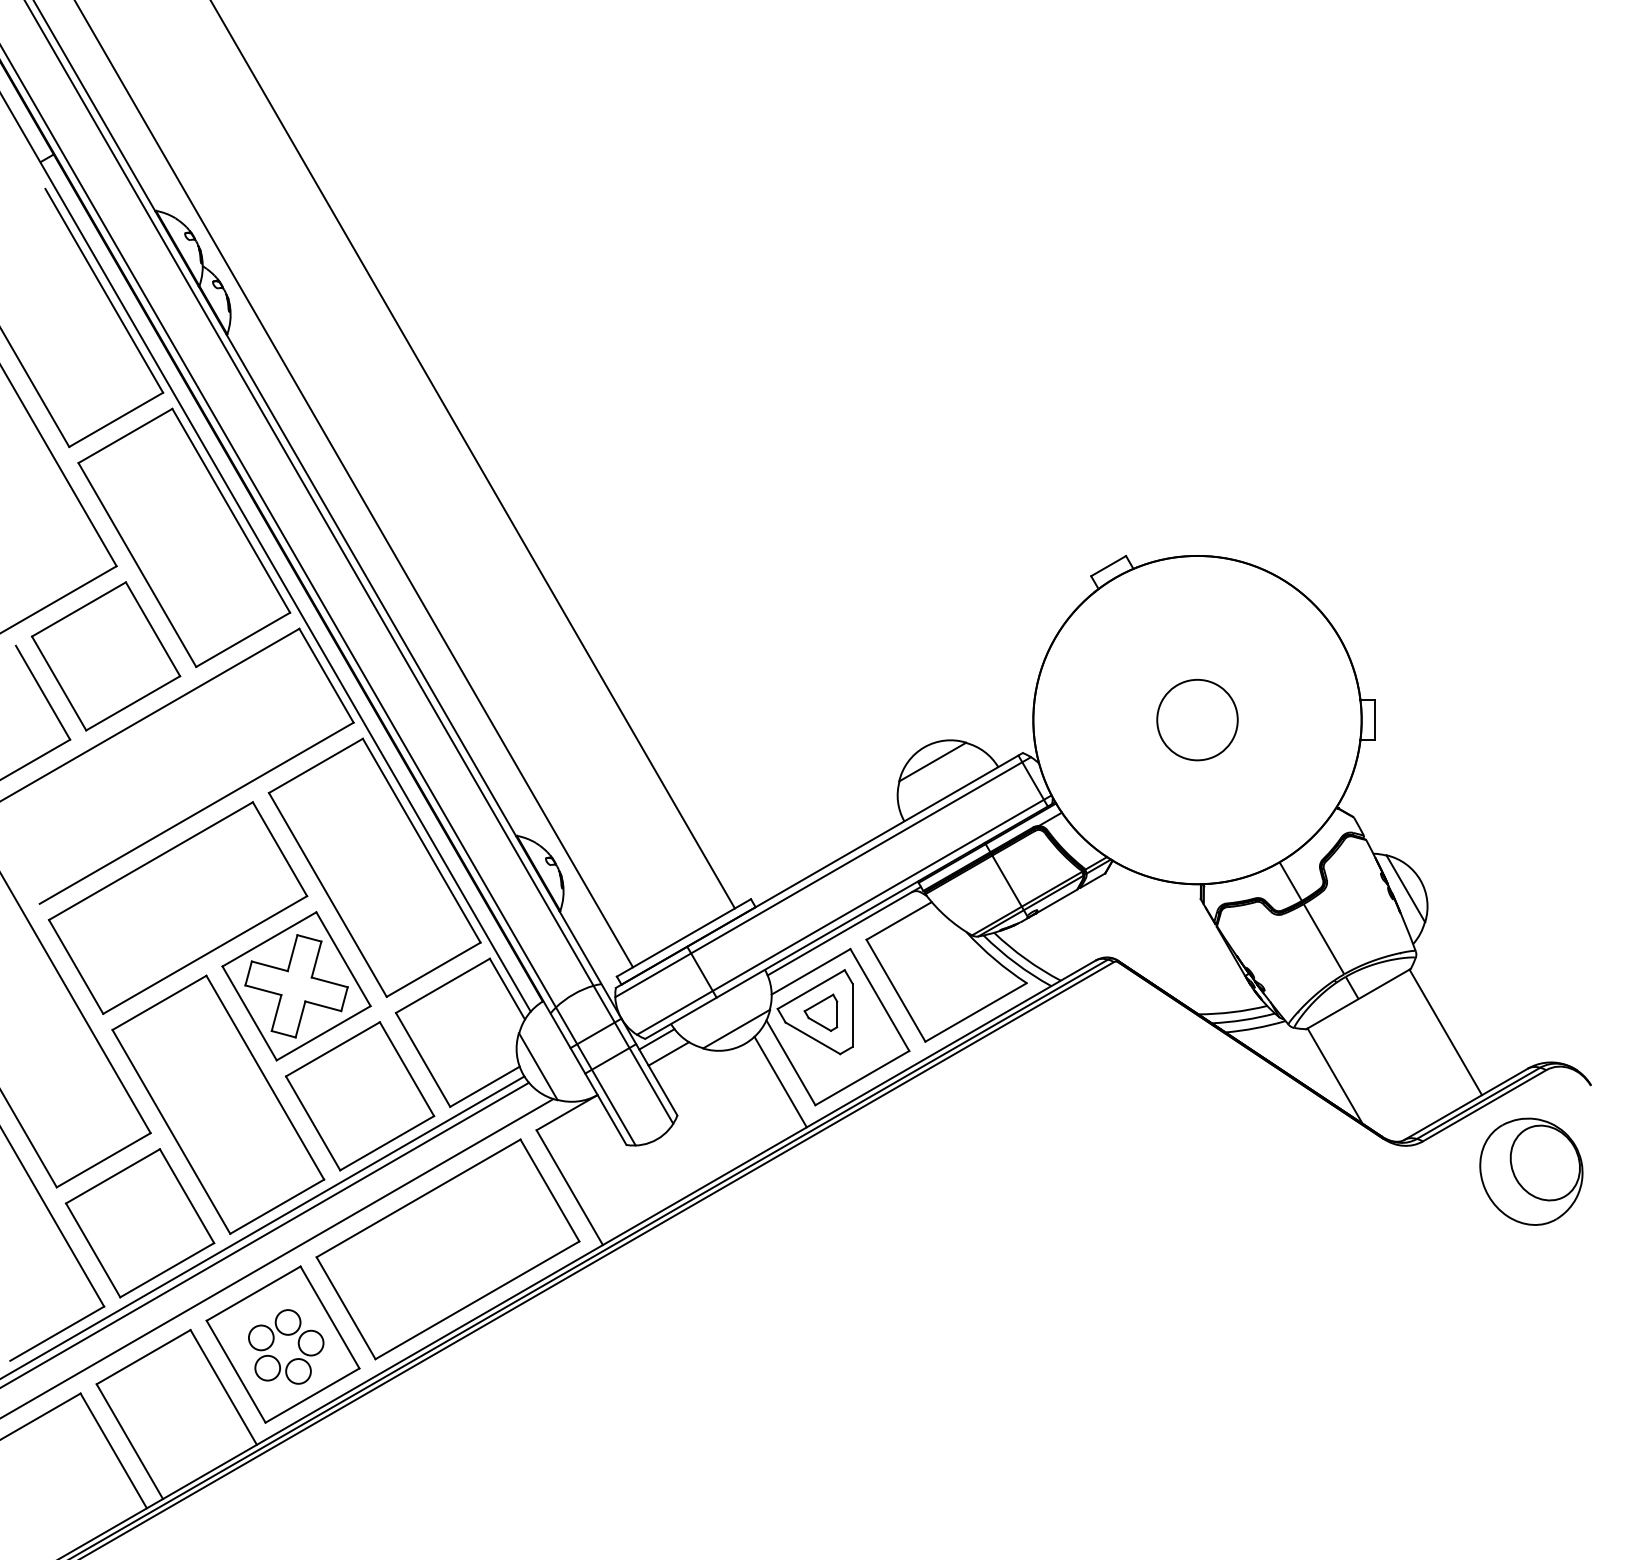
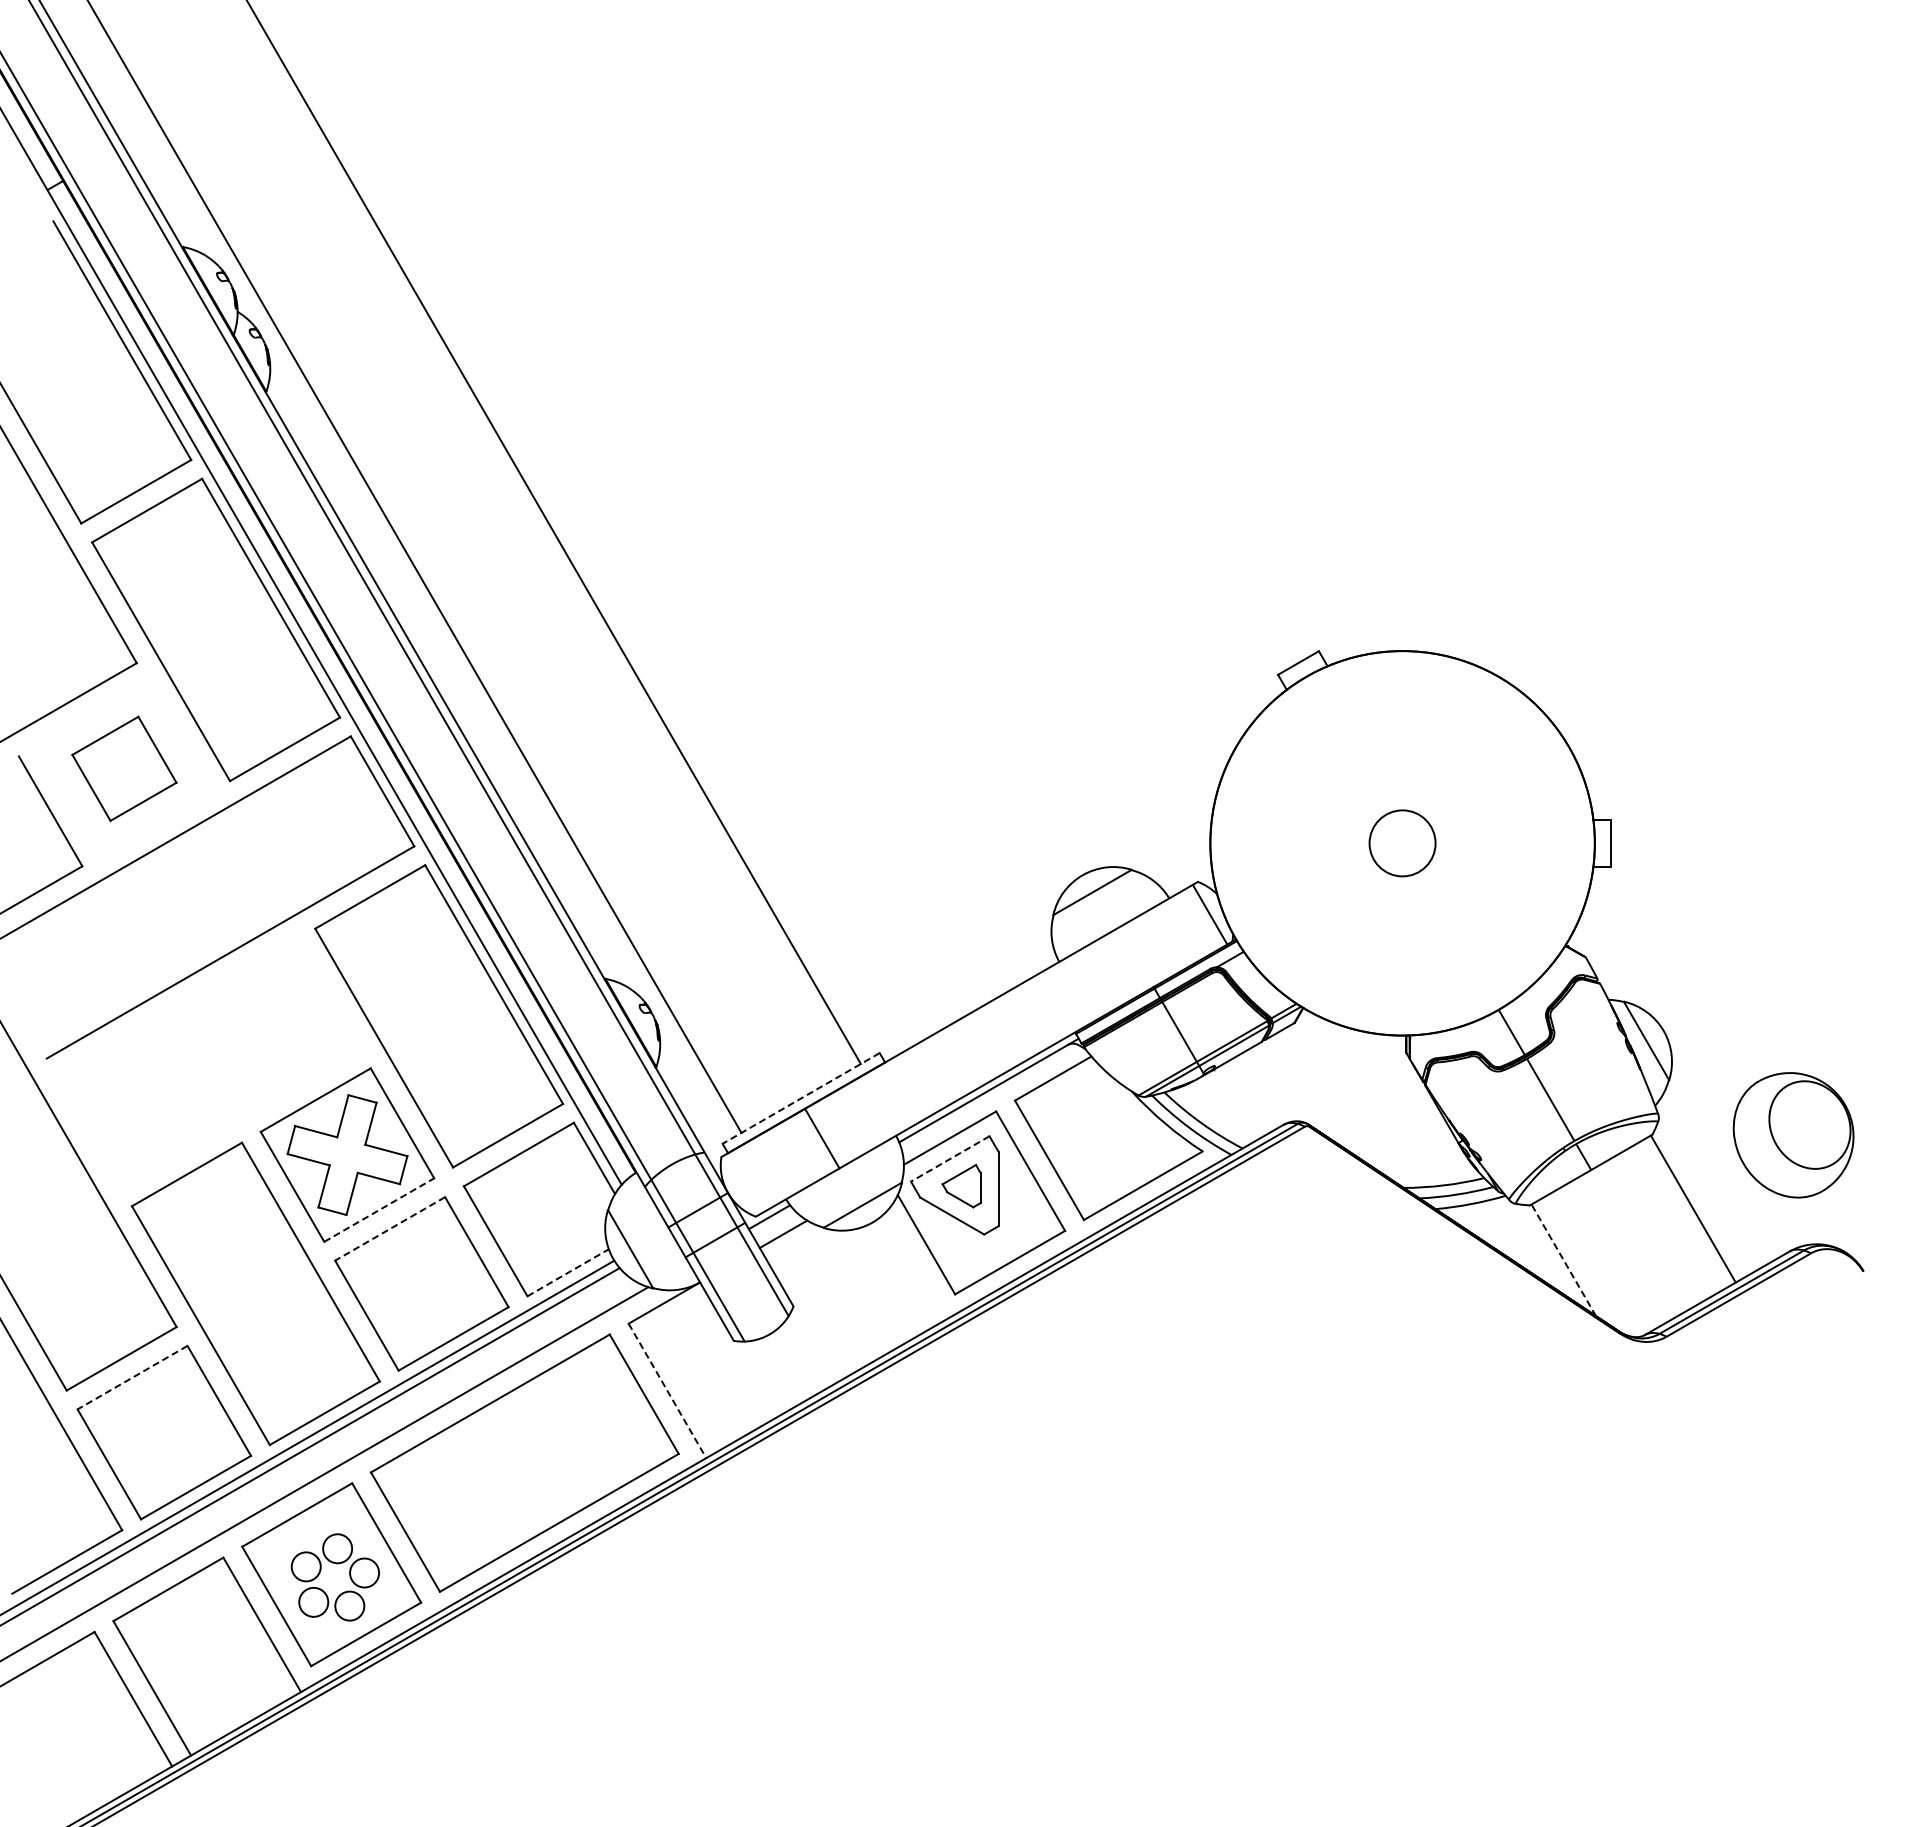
part: (106, 656) -> (124, 768), size x0.6
circle: (1197, 720) -> (1402, 843), size x0.7
line: (822, 876) -> (963, 1026), removed
part: (177, 908) -> (208, 1063), removed
line: (843, 914) -> (988, 1071), removed
line: (684, 937) -> (801, 1098), solid -> dashed
line: (810, 990) -> (949, 1159), solid -> dashed
line: (323, 1032) -> (379, 1209), solid -> dashed
line: (332, 1049) -> (389, 1229), solid -> dashed
line: (1334, 1075) -> (1563, 1259), solid -> dashed
line: (780, 1082) -> (914, 1267), removed
line: (485, 1086) -> (568, 1272), solid -> dashed
part: (1531, 1171) -> (1793, 1135), moved
line: (112, 1176) -> (132, 1377), solid -> dashed
line: (569, 1187) -> (667, 1390), solid -> dashed

